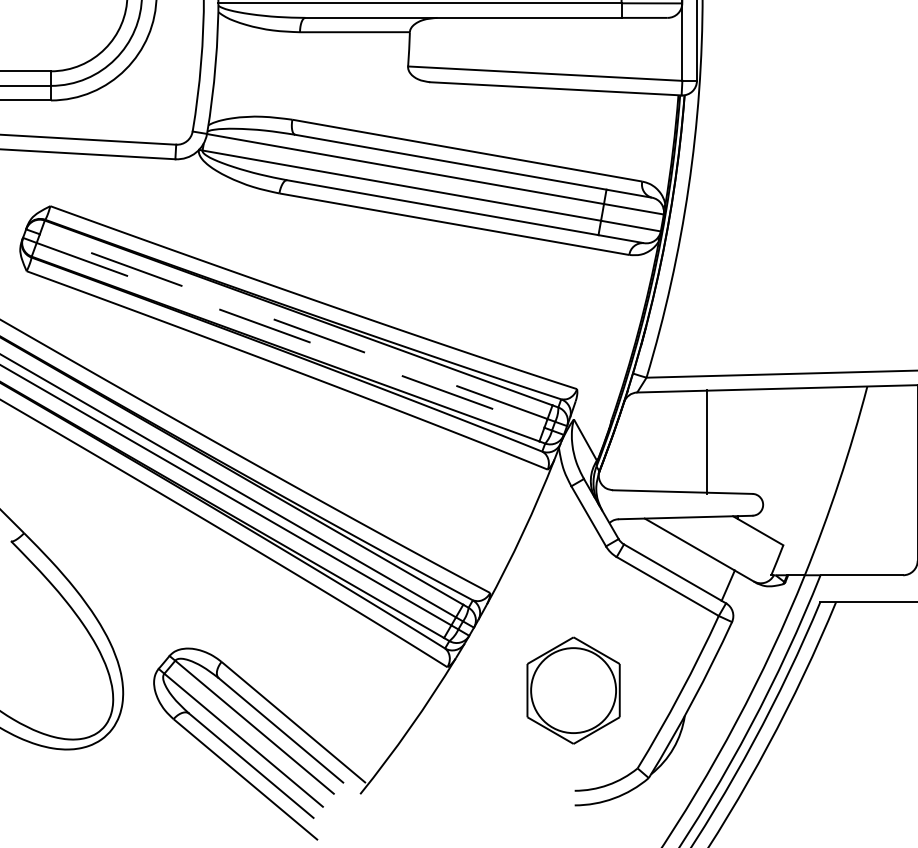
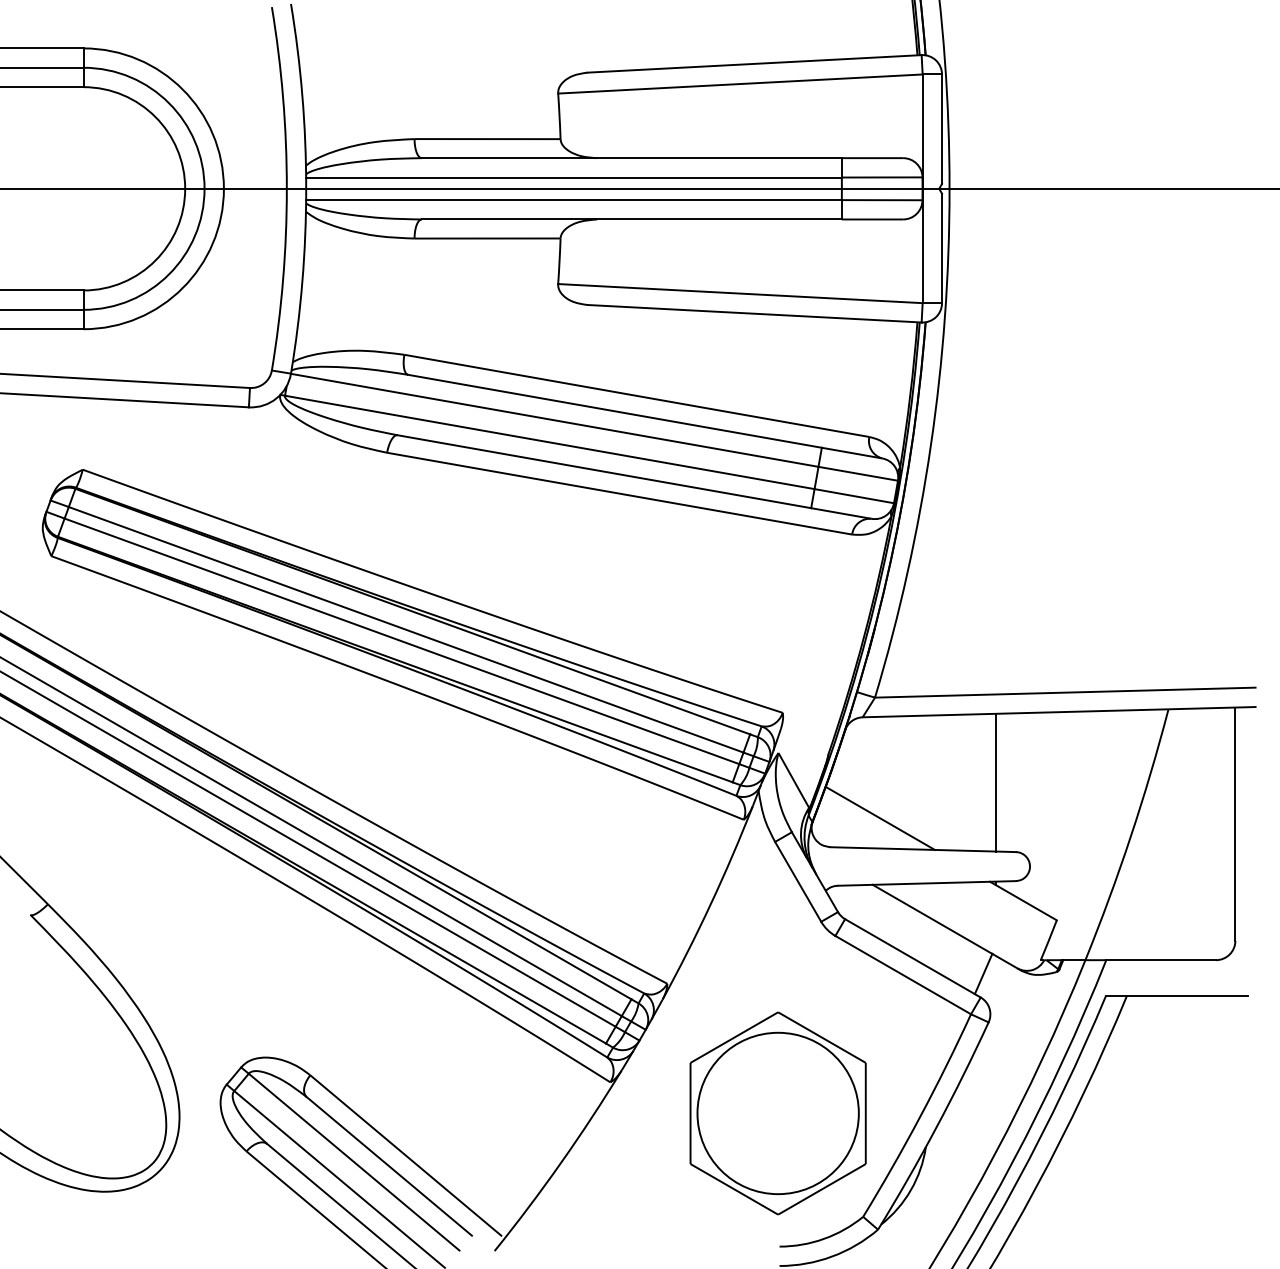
line: (293, 326) -> (405, 629), dashed -> solid
line: (290, 335) -> (402, 641), dashed -> solid
line: (706, 441) -> (995, 782), moved
line: (649, 467) -> (879, 817), added
part: (573, 690) -> (777, 1113), size x1.43

